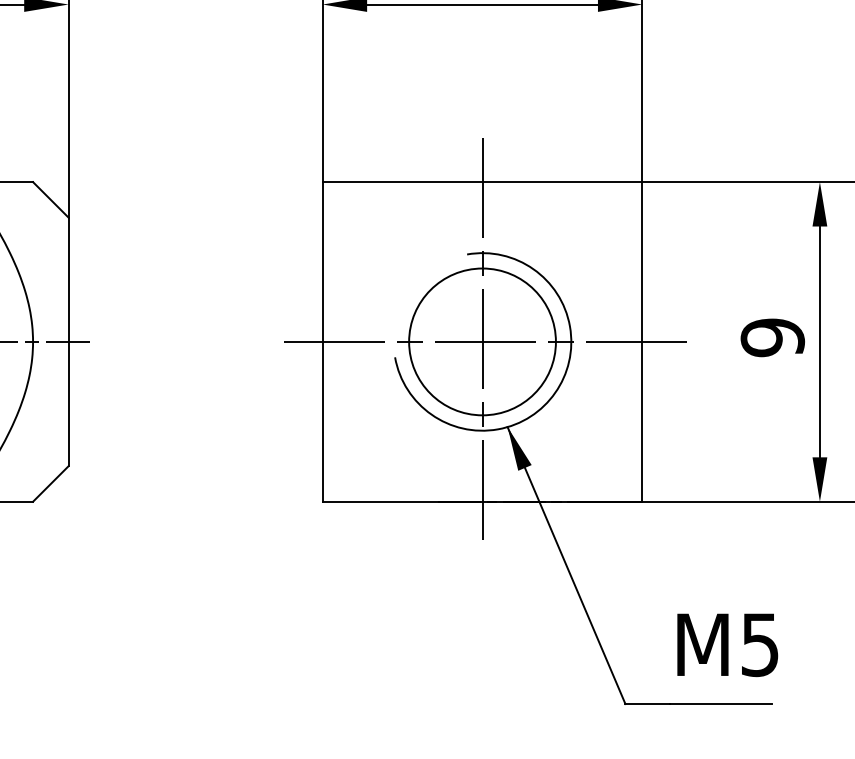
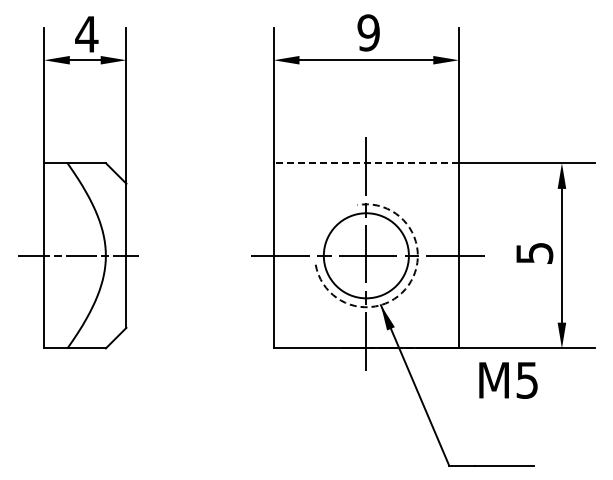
line: (482, 182) -> (366, 163), solid -> dashed
text: (772, 337) -> (534, 253), 9 -> 5
arc: (555, 393) -> (408, 285), solid -> dashed
text: (727, 645) -> (508, 380), moved

